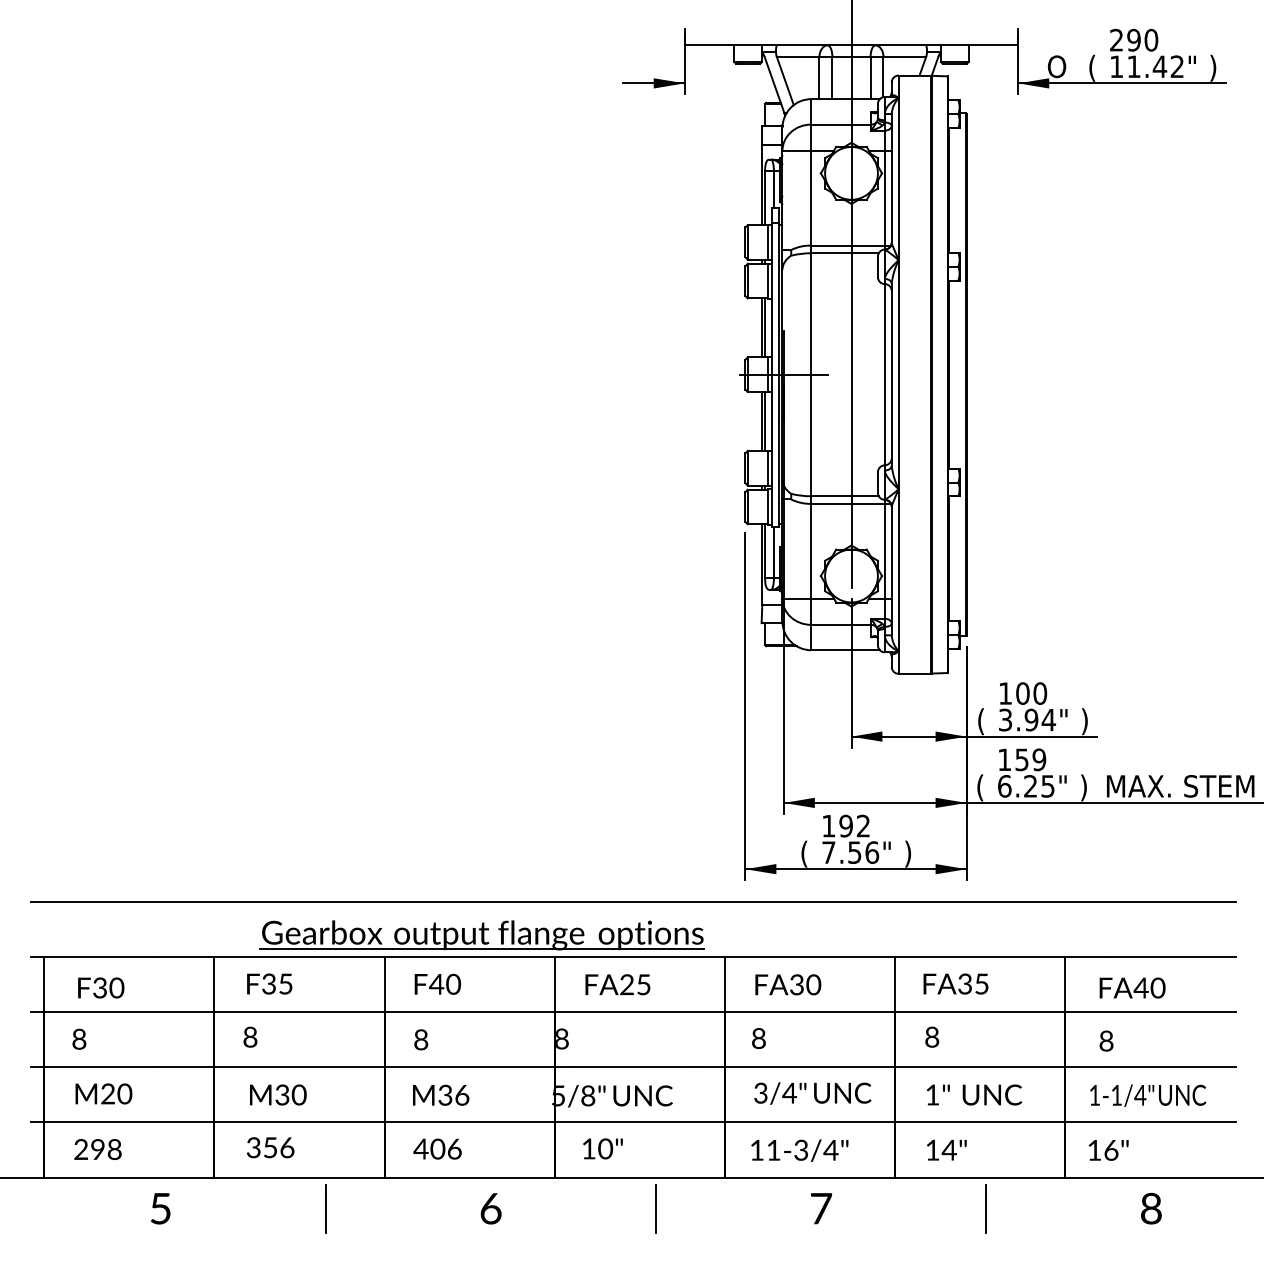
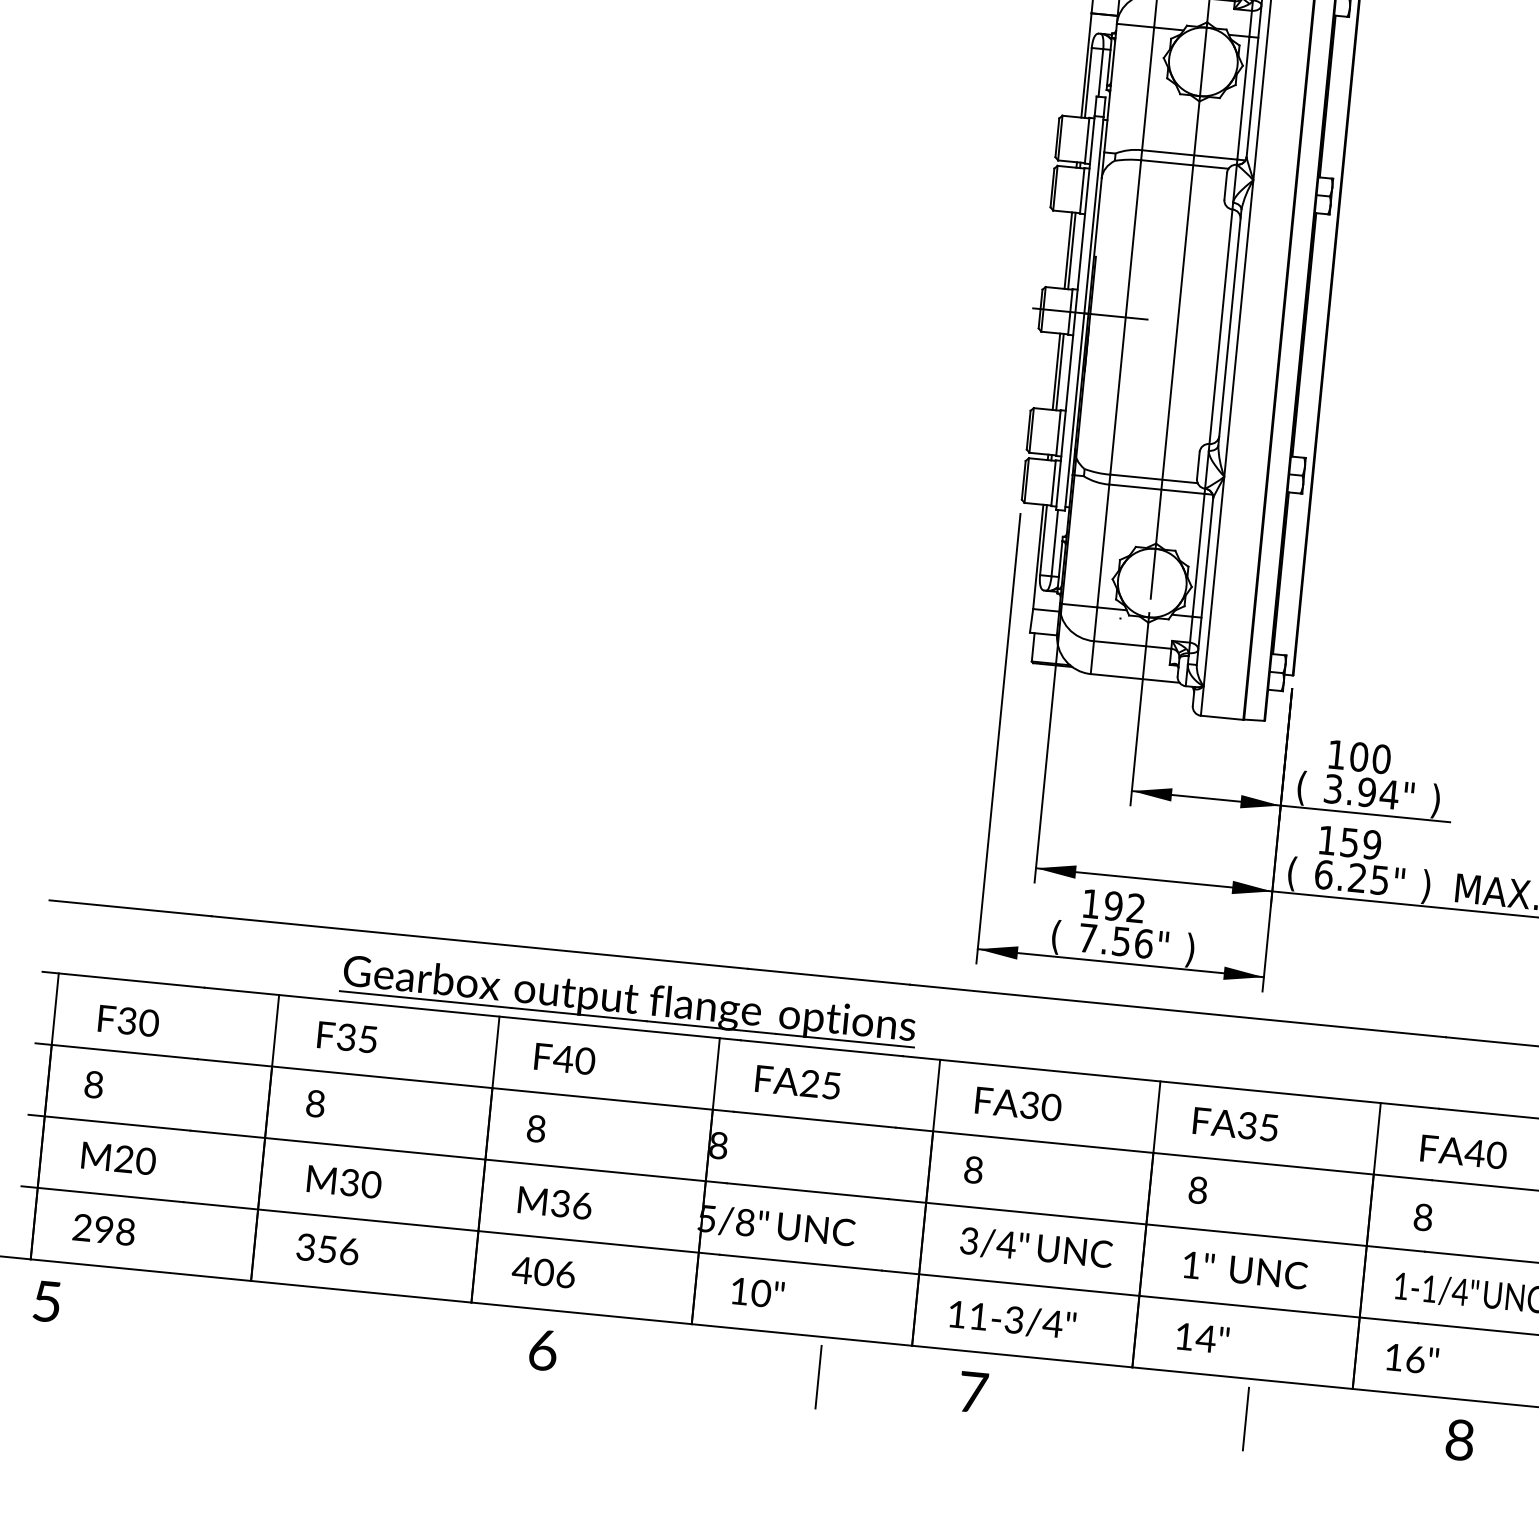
text: (160, 1208) -> (46, 1301), moved
line: (325, 1208) -> (391, 1335), removed
text: (490, 1208) -> (542, 1349), moved
text: (821, 1208) -> (973, 1392), moved

